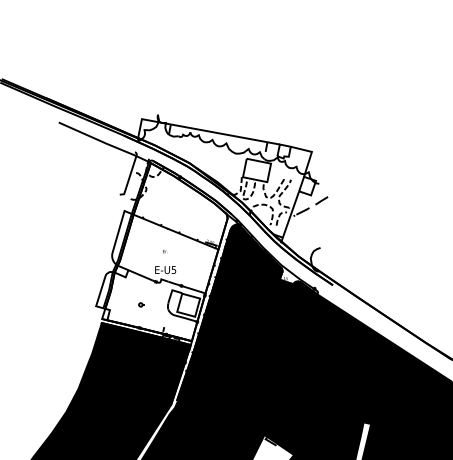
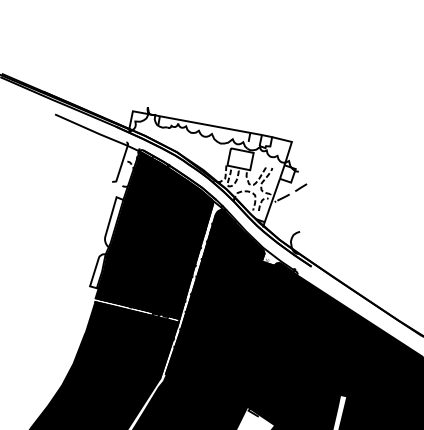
fill: (165, 251) -> (154, 235), added

